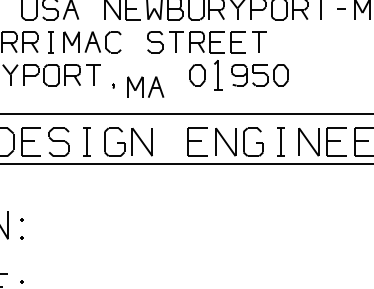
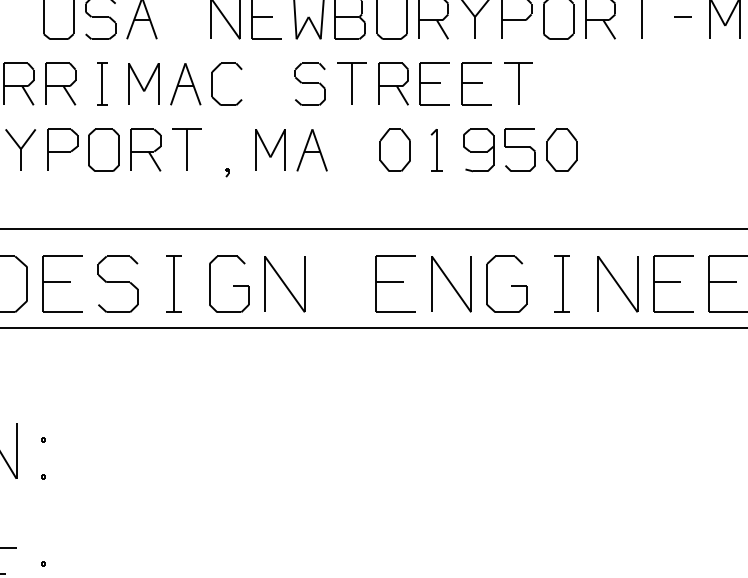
part: (218, 75) -> (437, 150), size x0.71
part: (145, 86) -> (290, 148), moved

